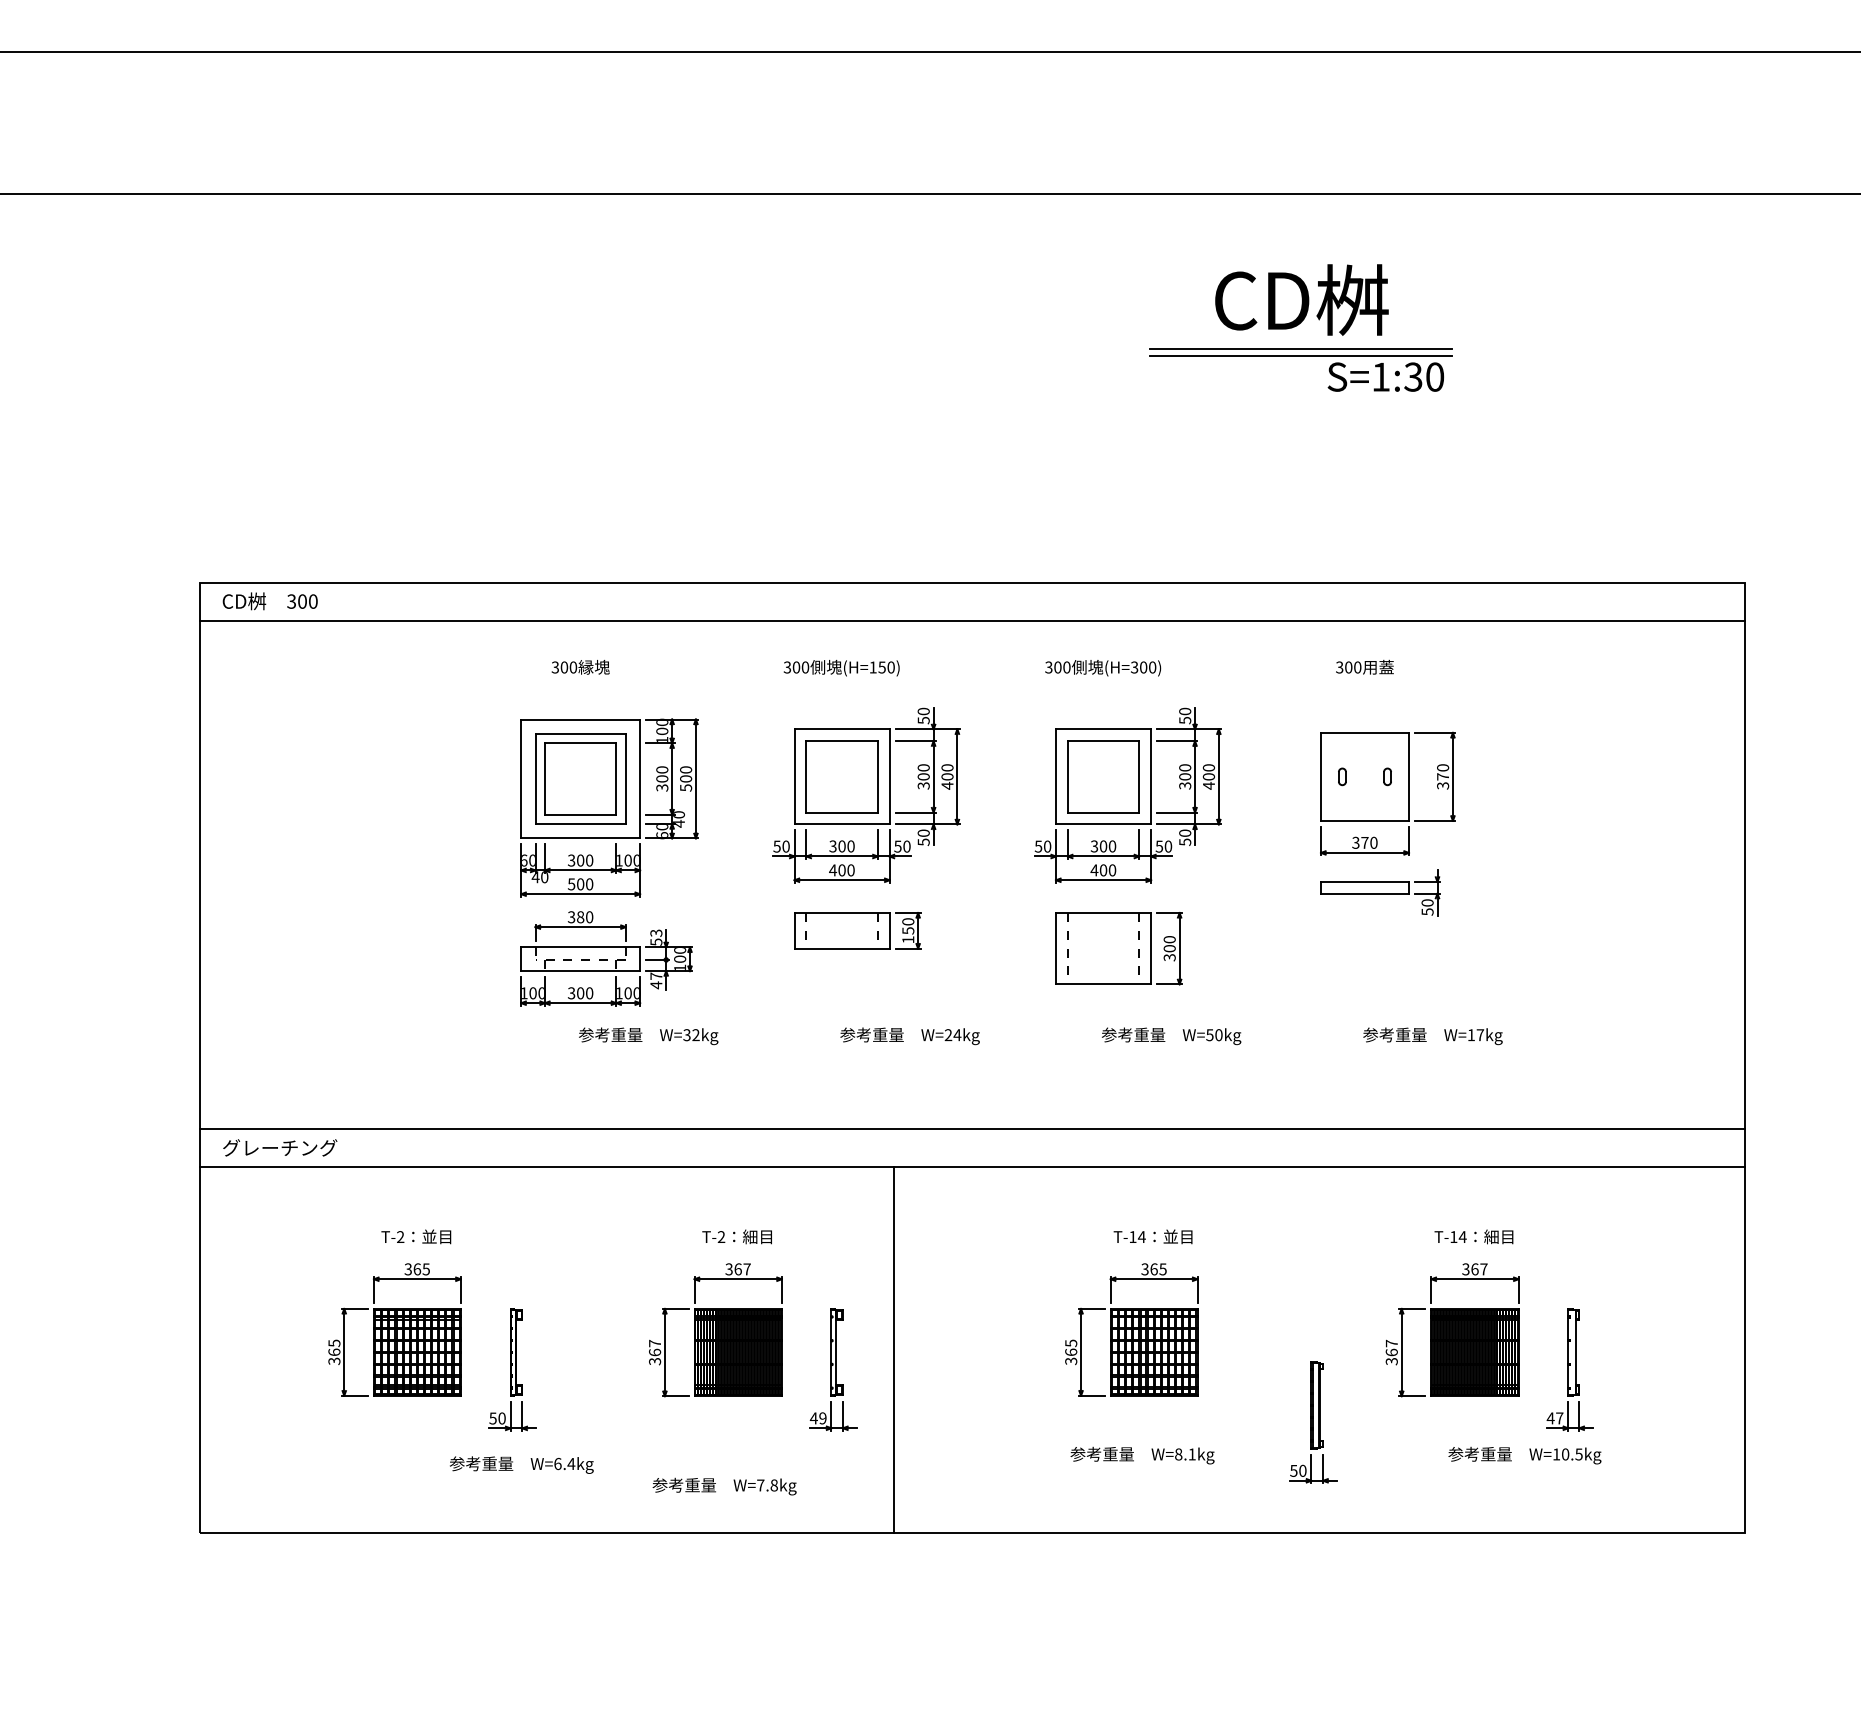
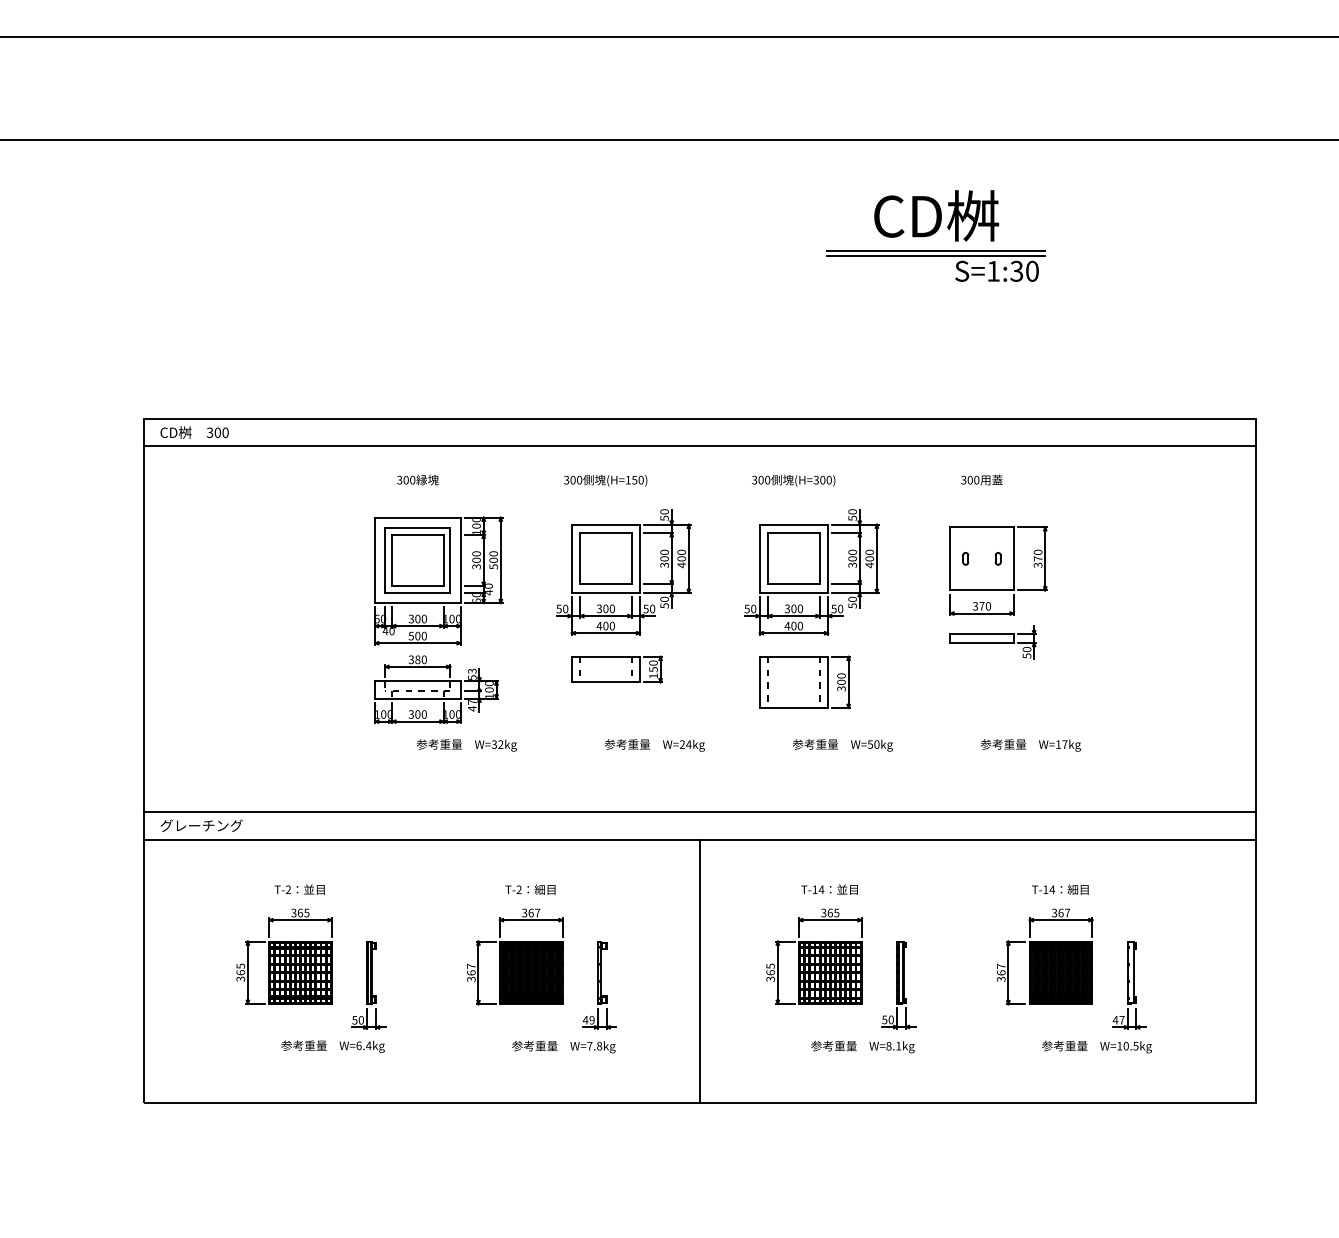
line: (893, 1350) -> (699, 971), moved
part: (1313, 1422) -> (898, 985), moved
text: (1142, 1455) -> (862, 1046), moved
text: (521, 1464) -> (332, 1046), moved
text: (724, 1486) -> (563, 1046), moved

